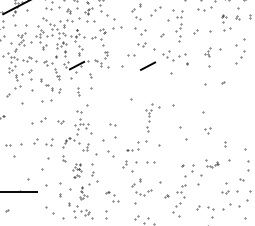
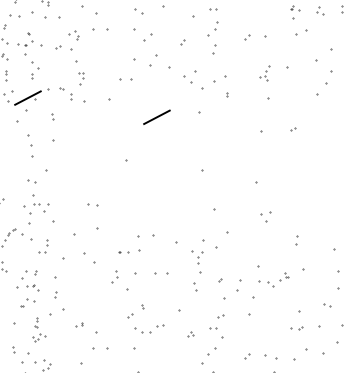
part: (202, 32) -> (255, 37), size x0.71
part: (141, 44) -> (145, 59), size x1.67
line: (148, 65) -> (157, 116), moved
part: (78, 91) -> (30, 145), size x1.67
part: (152, 117) -> (205, 265), moved
part: (212, 163) -> (274, 275), size x1.43
part: (76, 170) -> (26, 288), size x1.43
part: (112, 196) -> (92, 335), size x1.43

